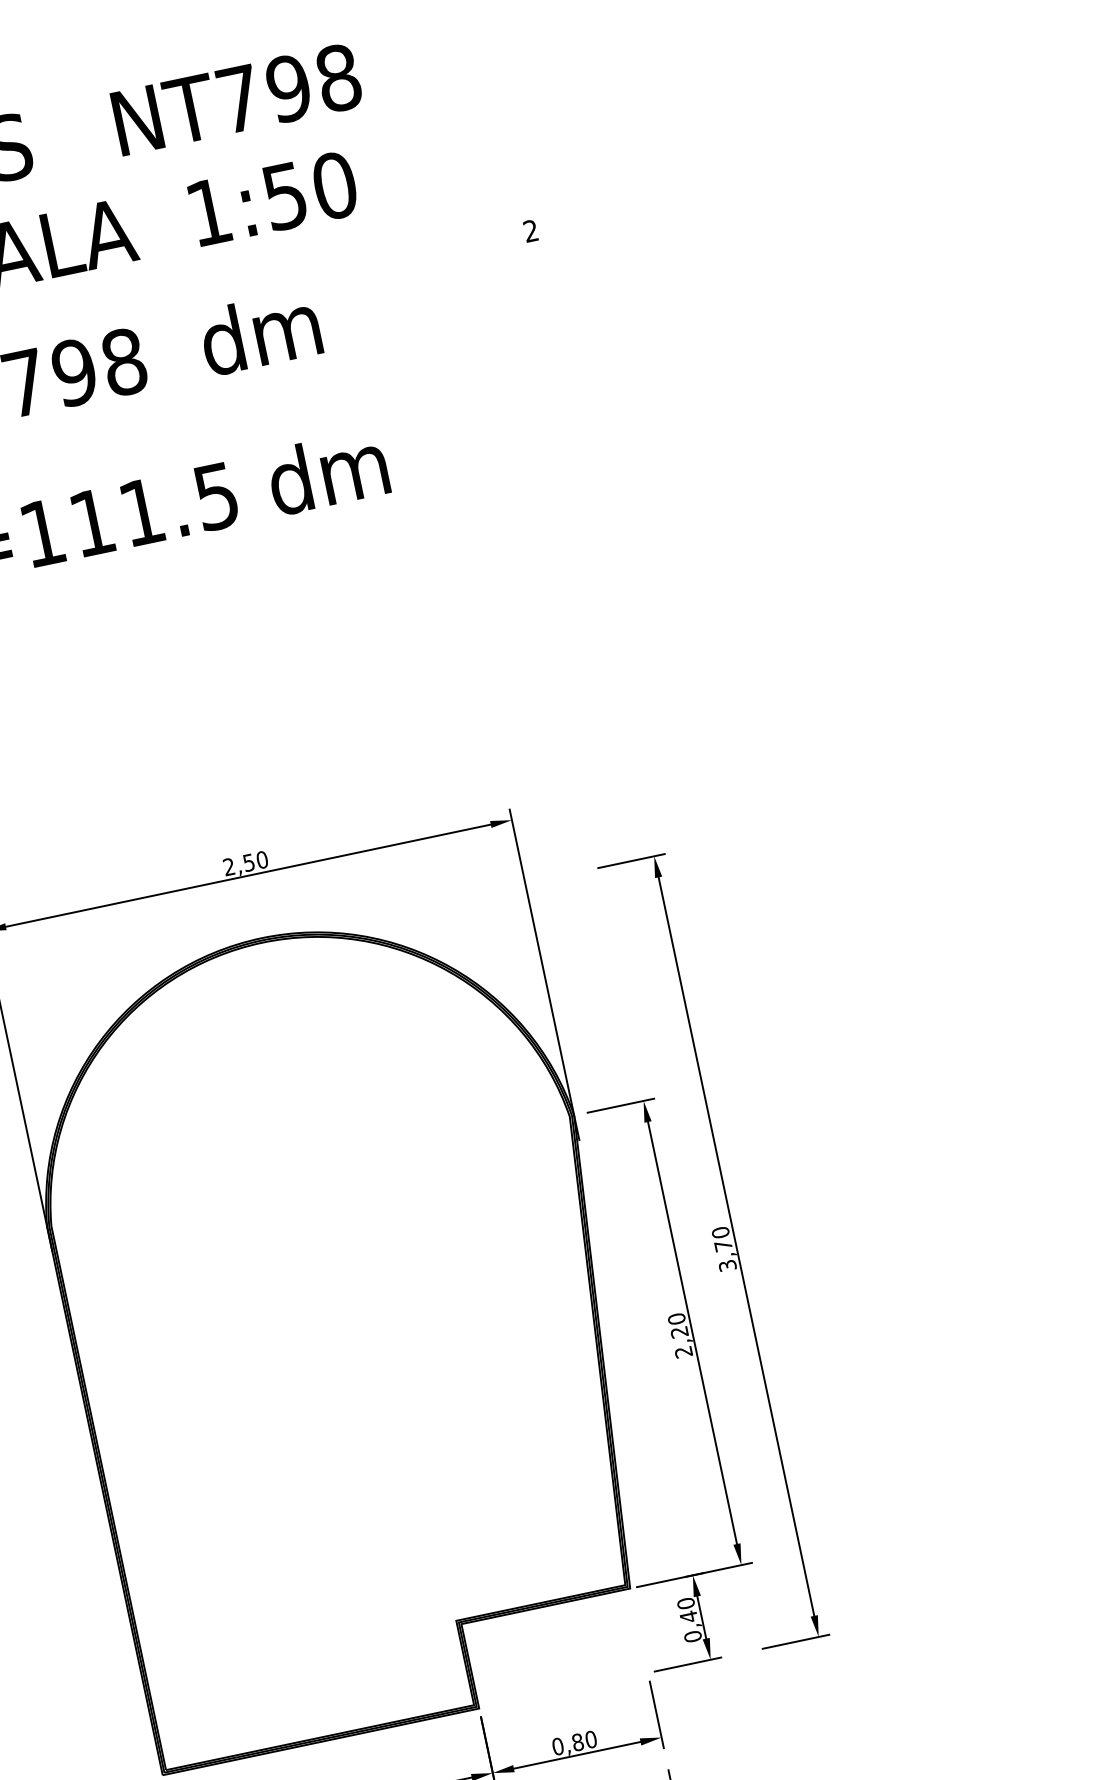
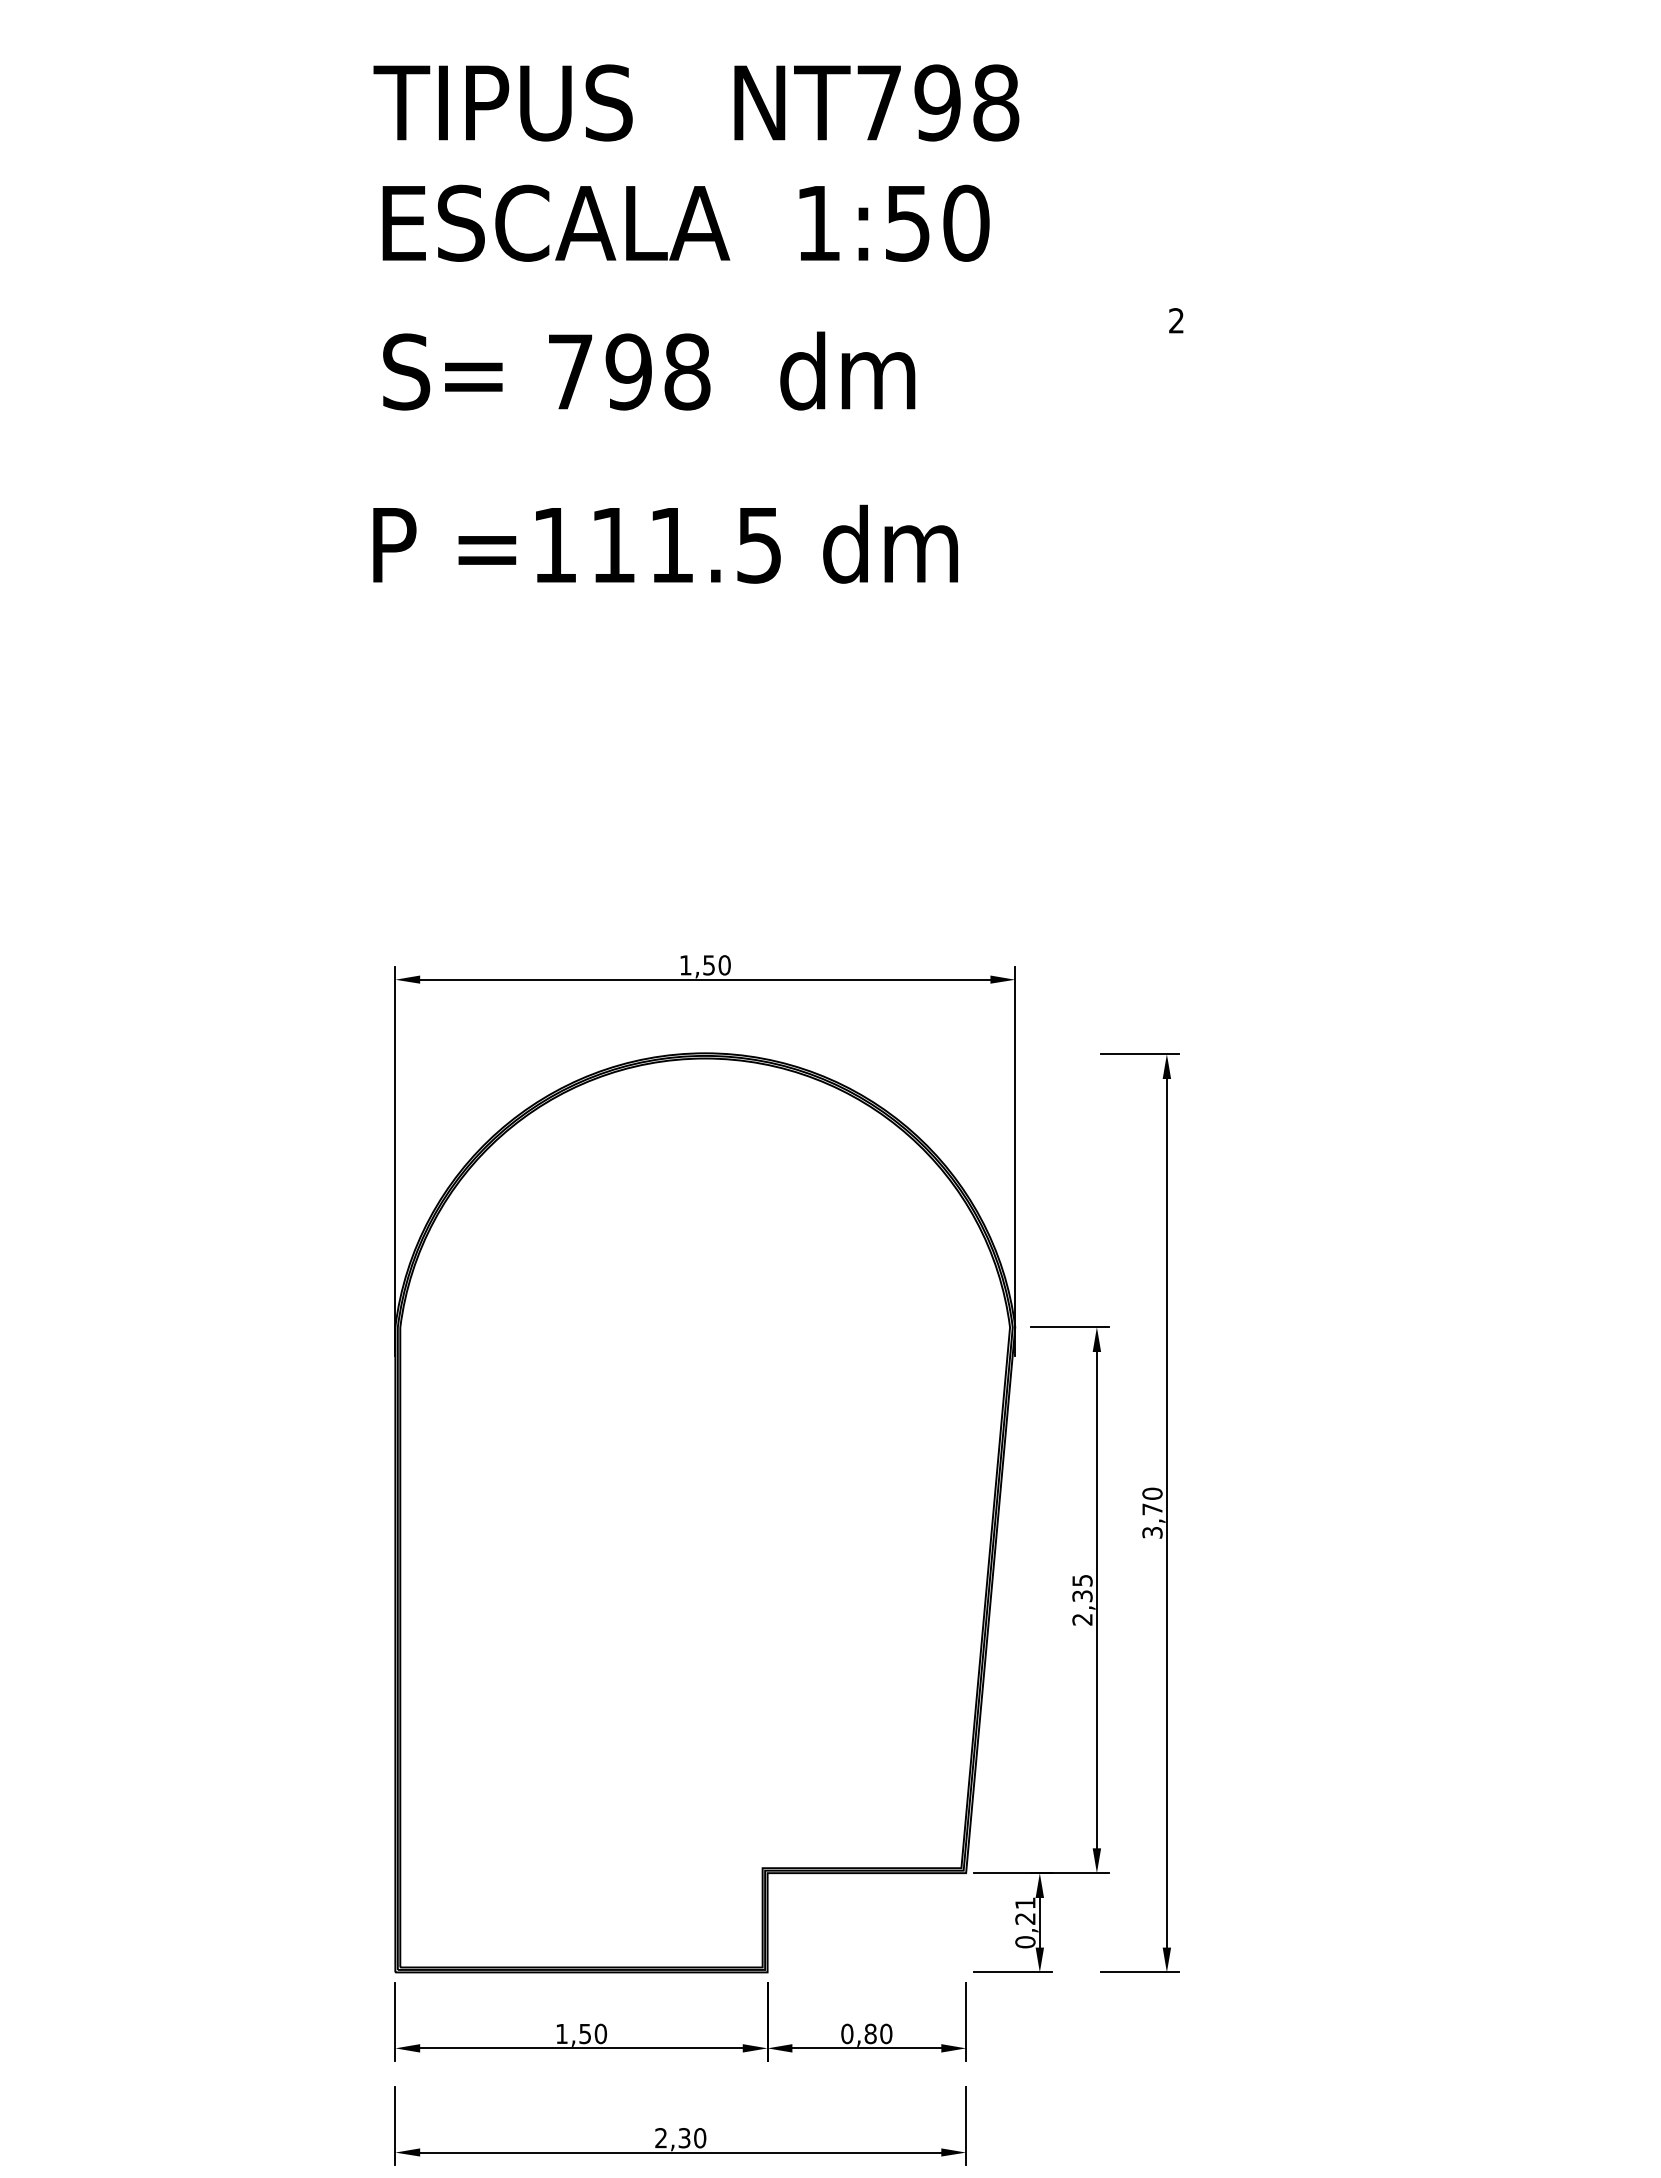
text: (229, 867) -> (685, 965), 2,50 -> 1,50
text: (678, 1325) -> (1082, 1588), 2,20 -> 2,35
text: (687, 1610) -> (1025, 1911), 0,40 -> 0,21

